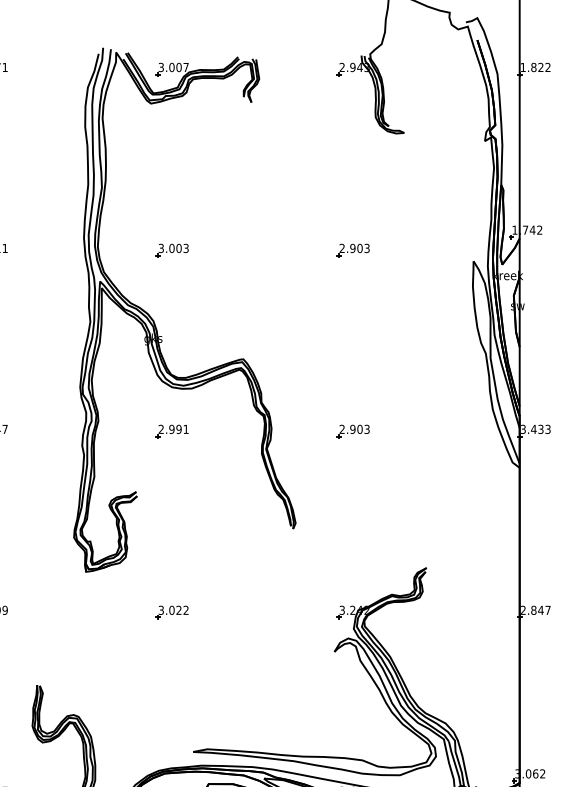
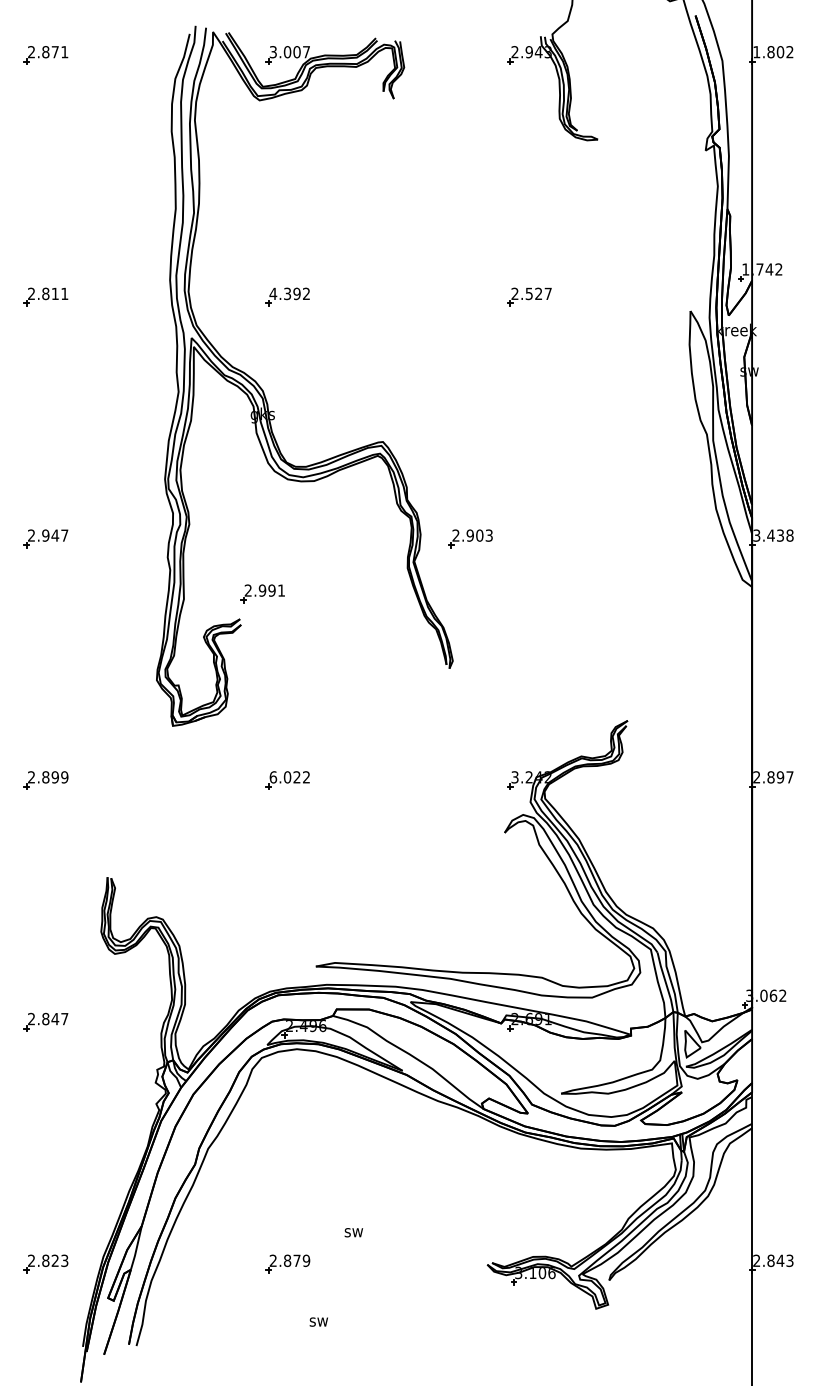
text: (540, 67) -> (780, 52), 1.822 -> 1.802
text: (173, 248) -> (289, 293), 3.003 -> 4.392
text: (359, 248) -> (538, 293), 2.903 -> 2.527
text: (547, 429) -> (789, 535), 3.433 -> 3.438
part: (171, 431) -> (262, 593), moved
part: (353, 431) -> (470, 538), moved
text: (161, 610) -> (273, 777), 3.022 -> 6.022
text: (540, 610) -> (780, 777), 2.847 -> 2.897

